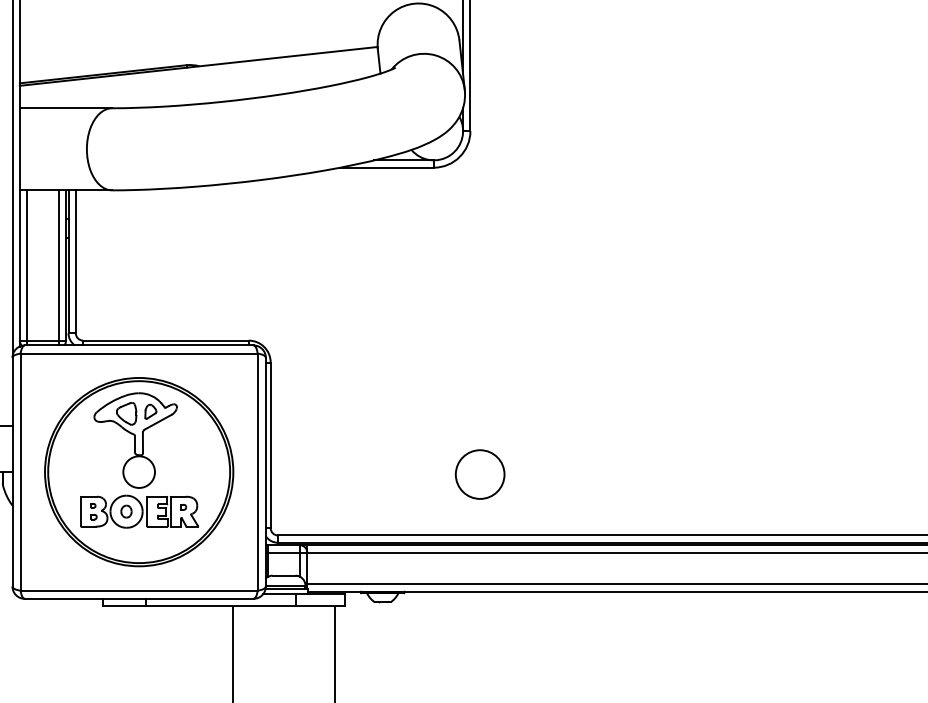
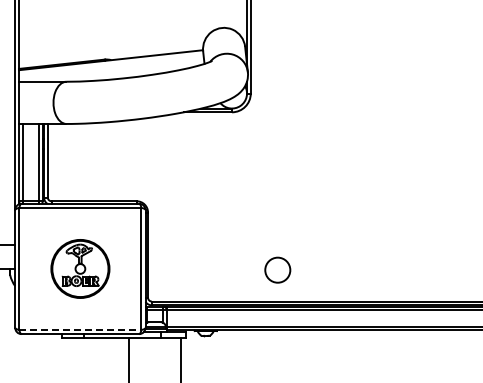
part: (139, 471) -> (80, 268), size x0.6
circle: (479, 473) -> (277, 269), moved
line: (139, 589) -> (80, 329), solid -> dashed

